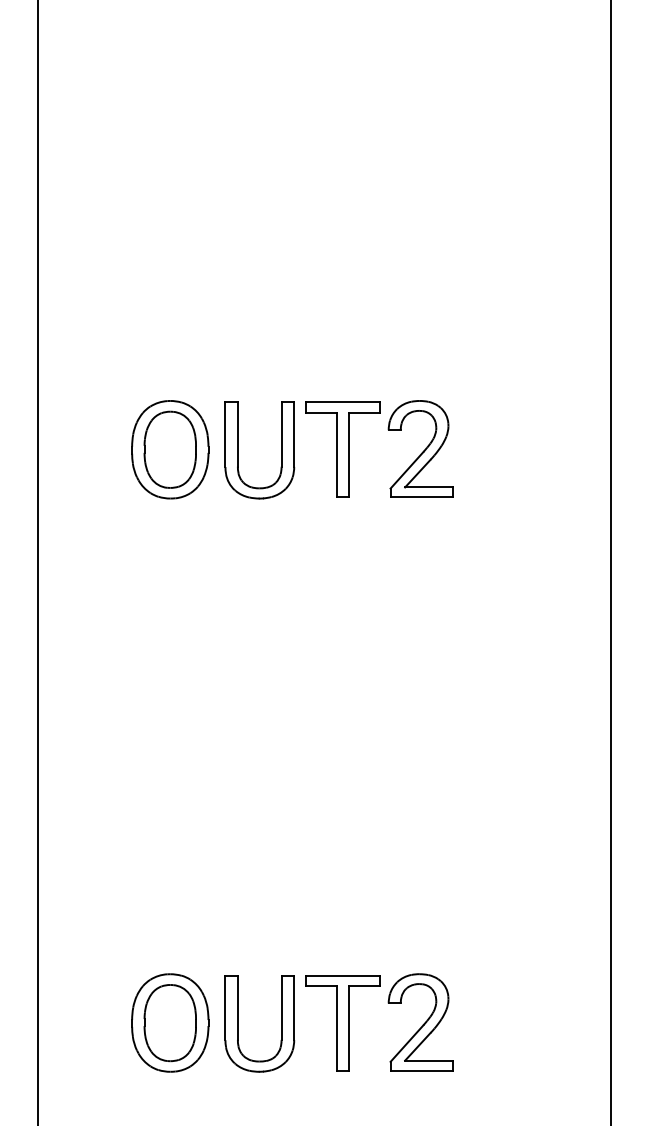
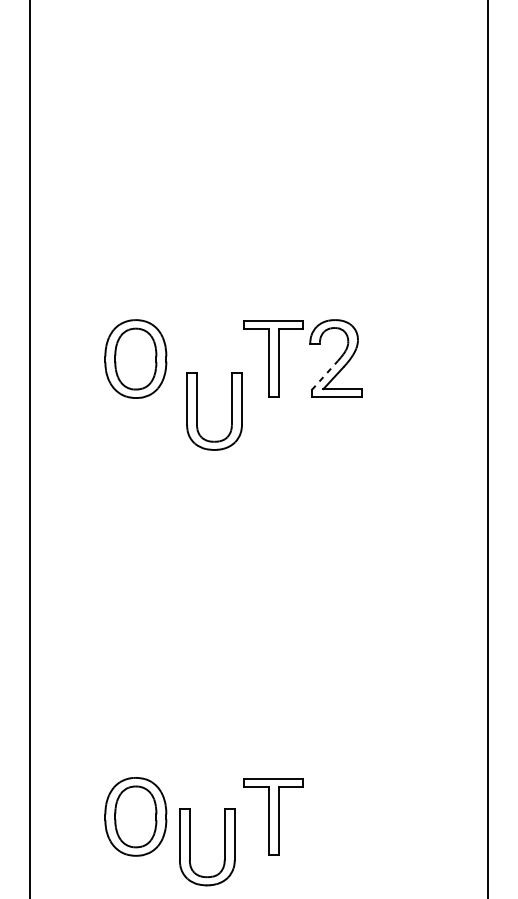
part: (238, 450) -> (197, 411), moved
line: (407, 470) -> (325, 375), solid -> dashed
part: (420, 1022) -> (335, 816), removed
part: (238, 1023) -> (190, 846), moved

